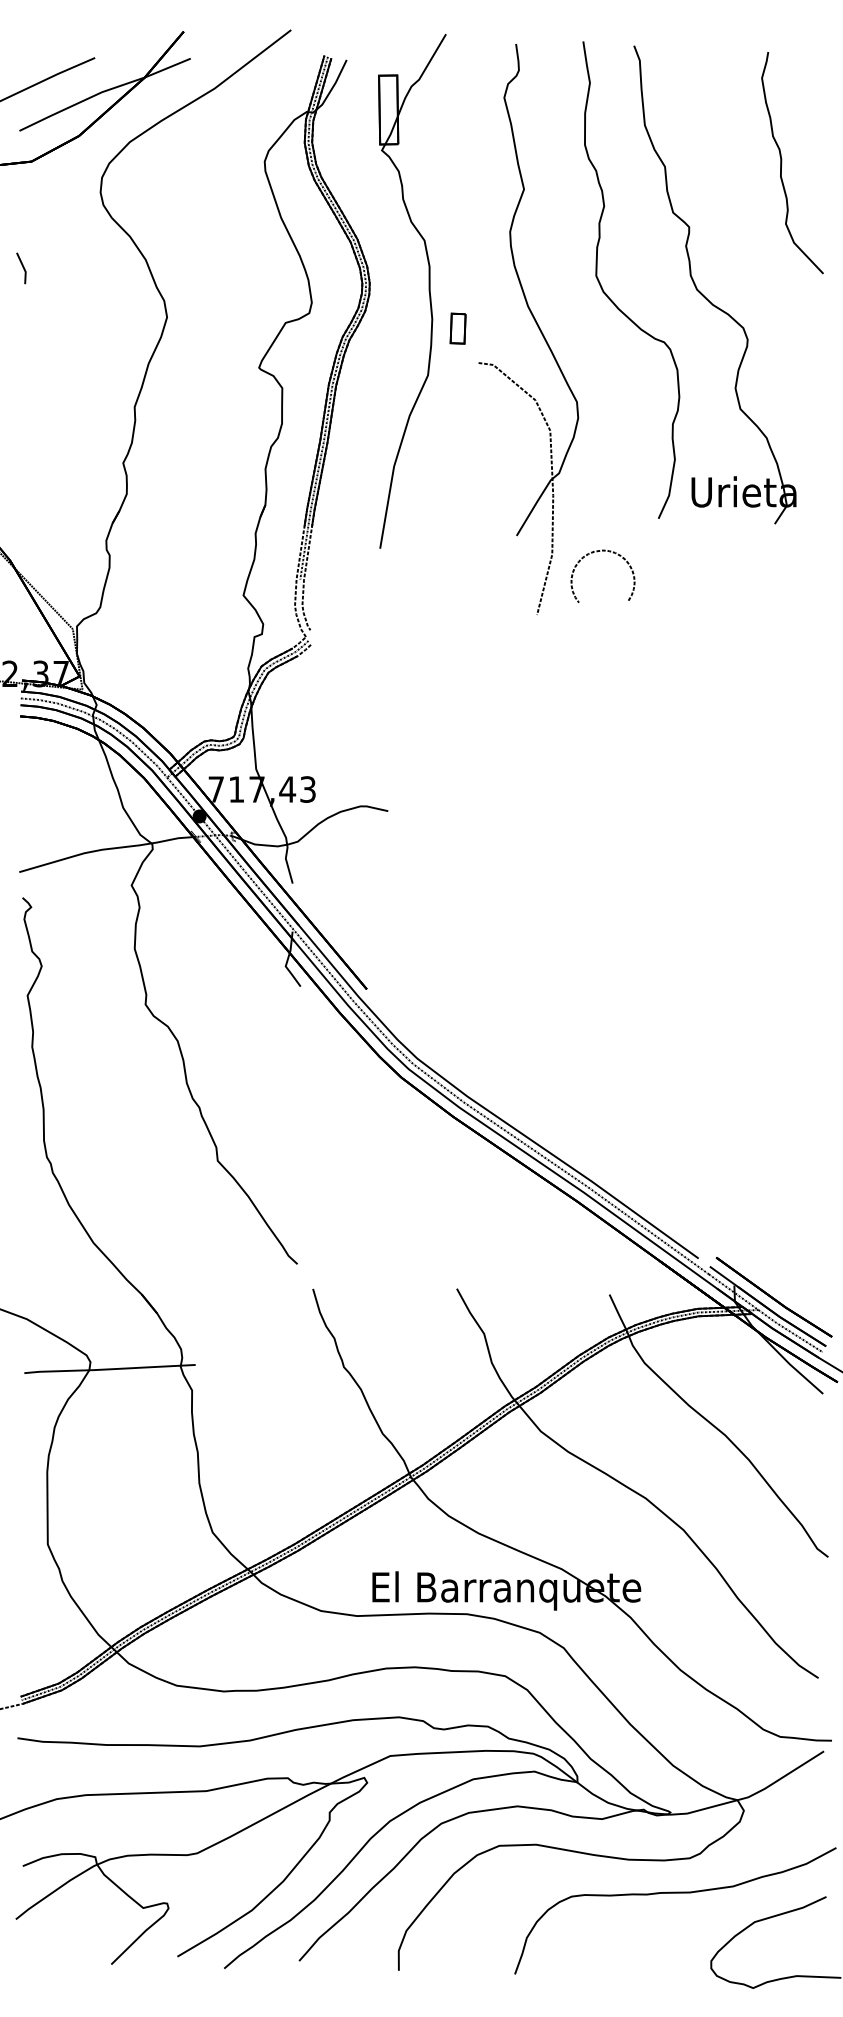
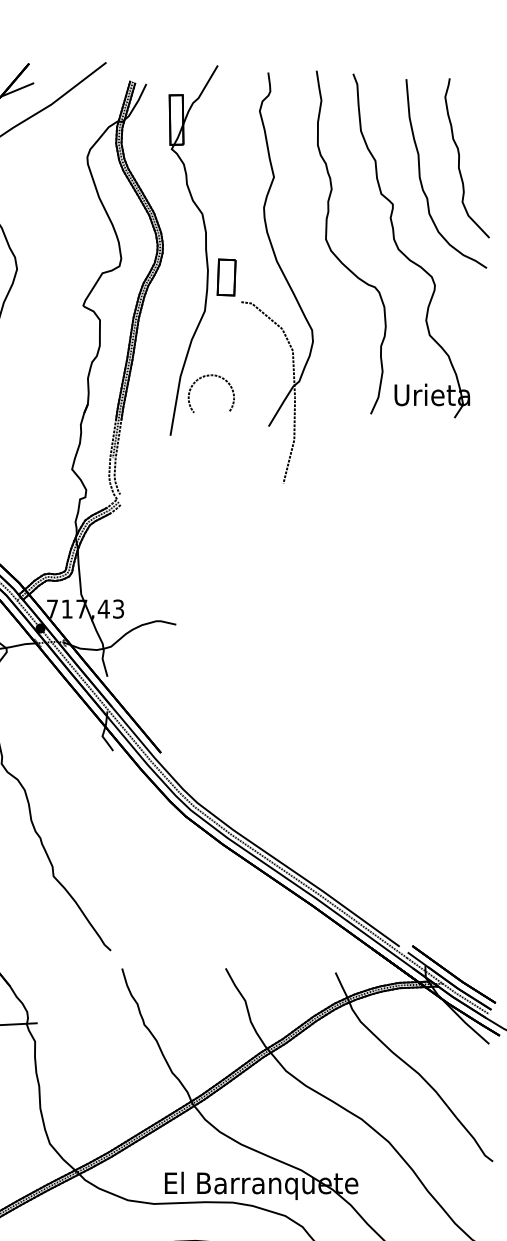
part: (728, 192) -> (421, 179), added
part: (457, 328) -> (226, 277), size x1.67
curve: (597, 552) -> (207, 376), moved

